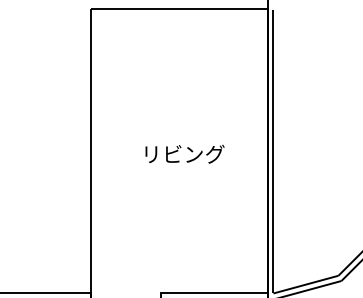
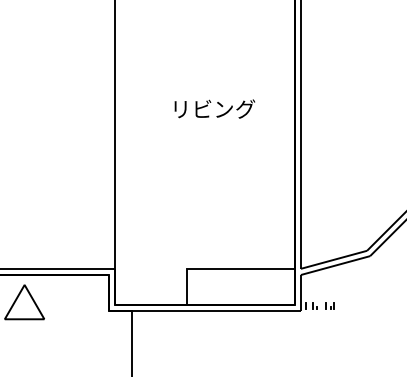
text: (184, 153) -> (214, 108), moved

